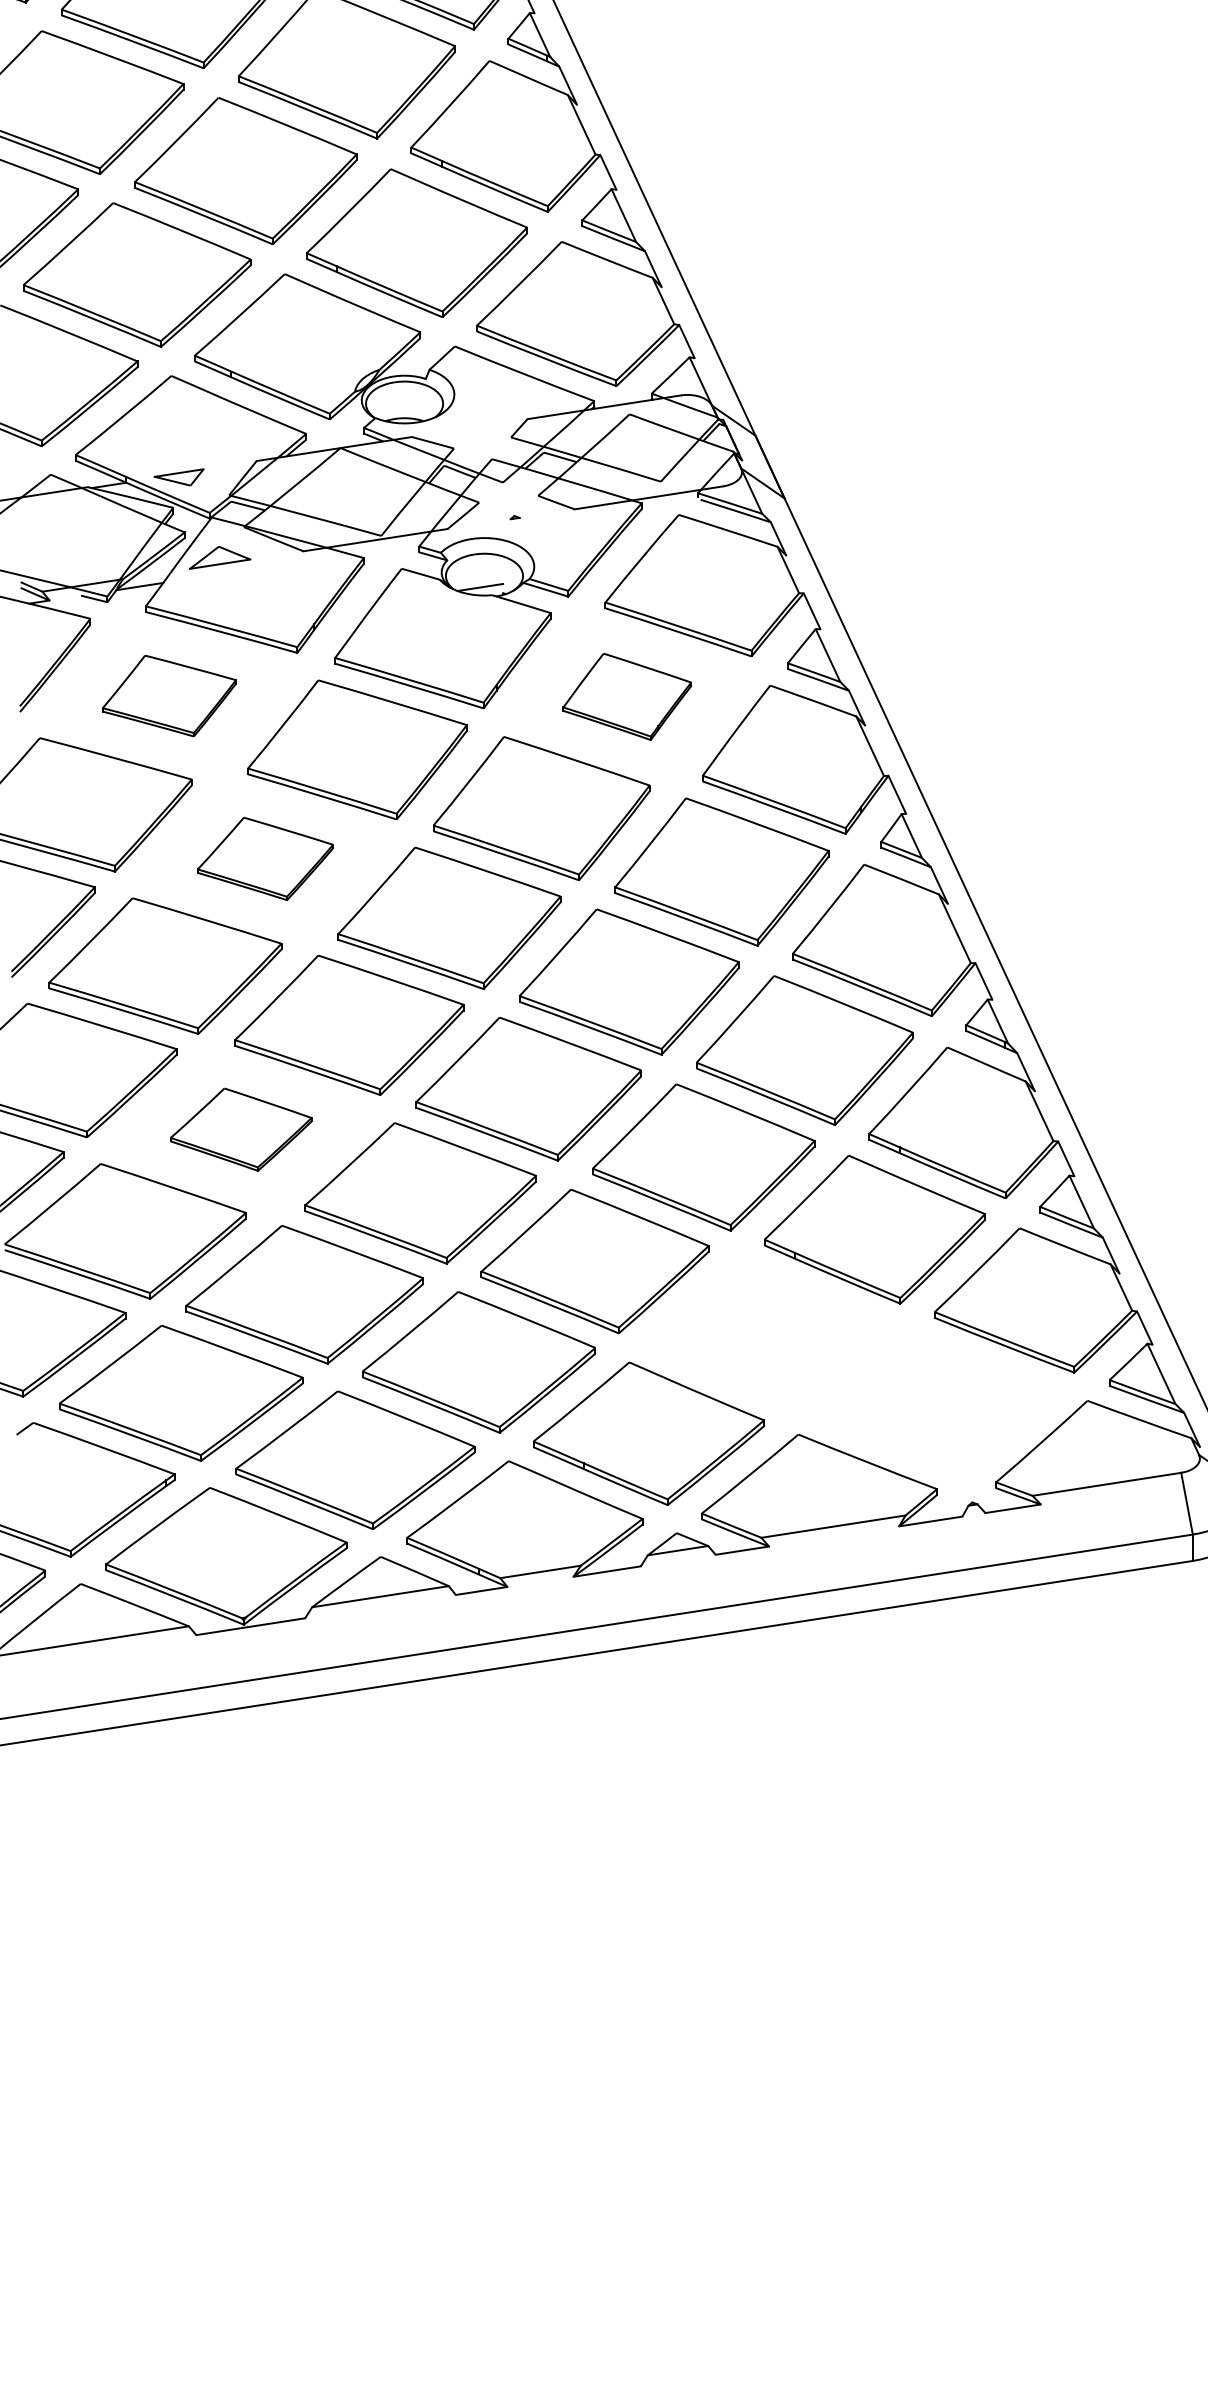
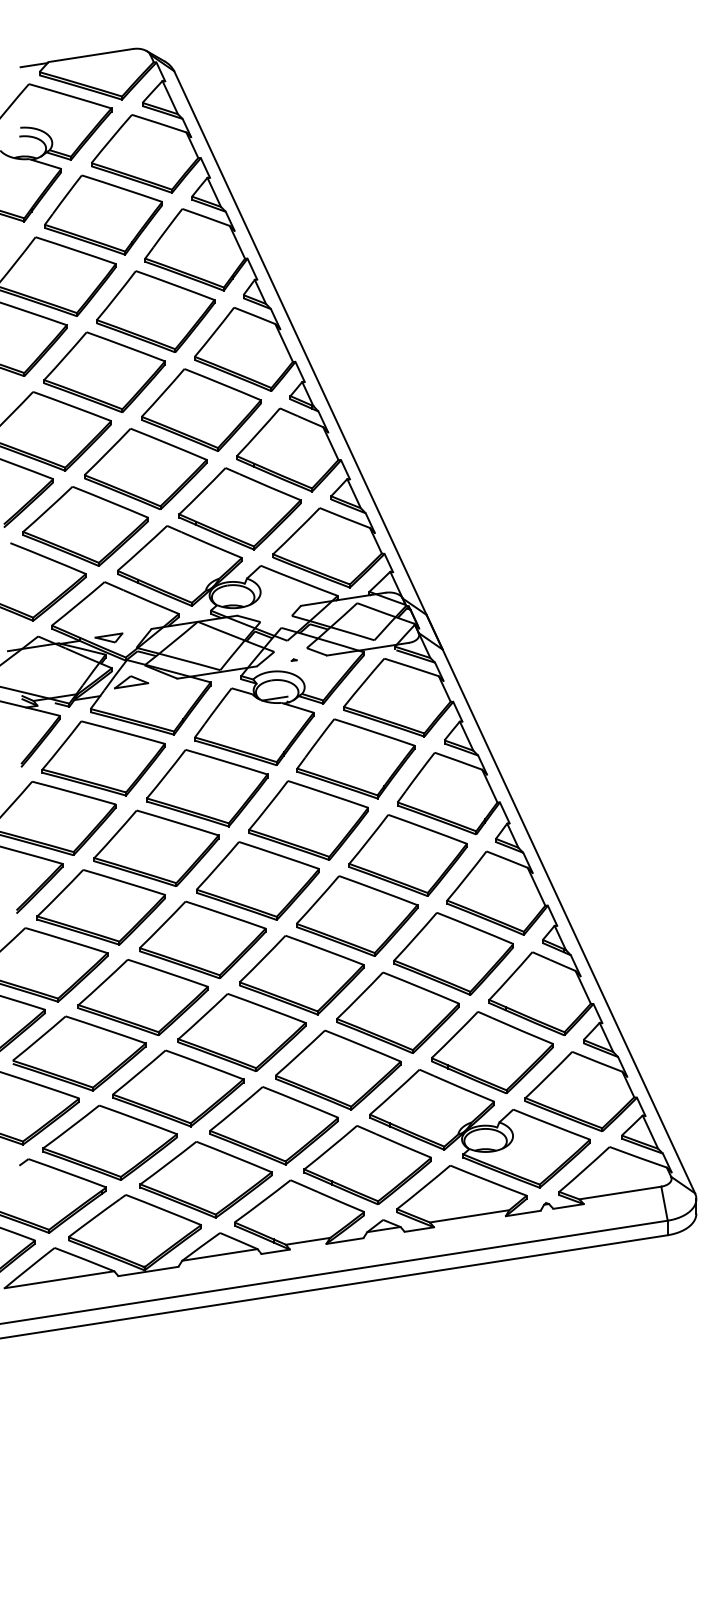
part: (169, 696) -> (103, 758), size x1.67
part: (626, 696) -> (355, 758), size x1.67
part: (265, 857) -> (156, 847), size x1.67
part: (240, 1129) -> (142, 997), size x1.67
part: (851, 1367) -> (479, 1128), added

